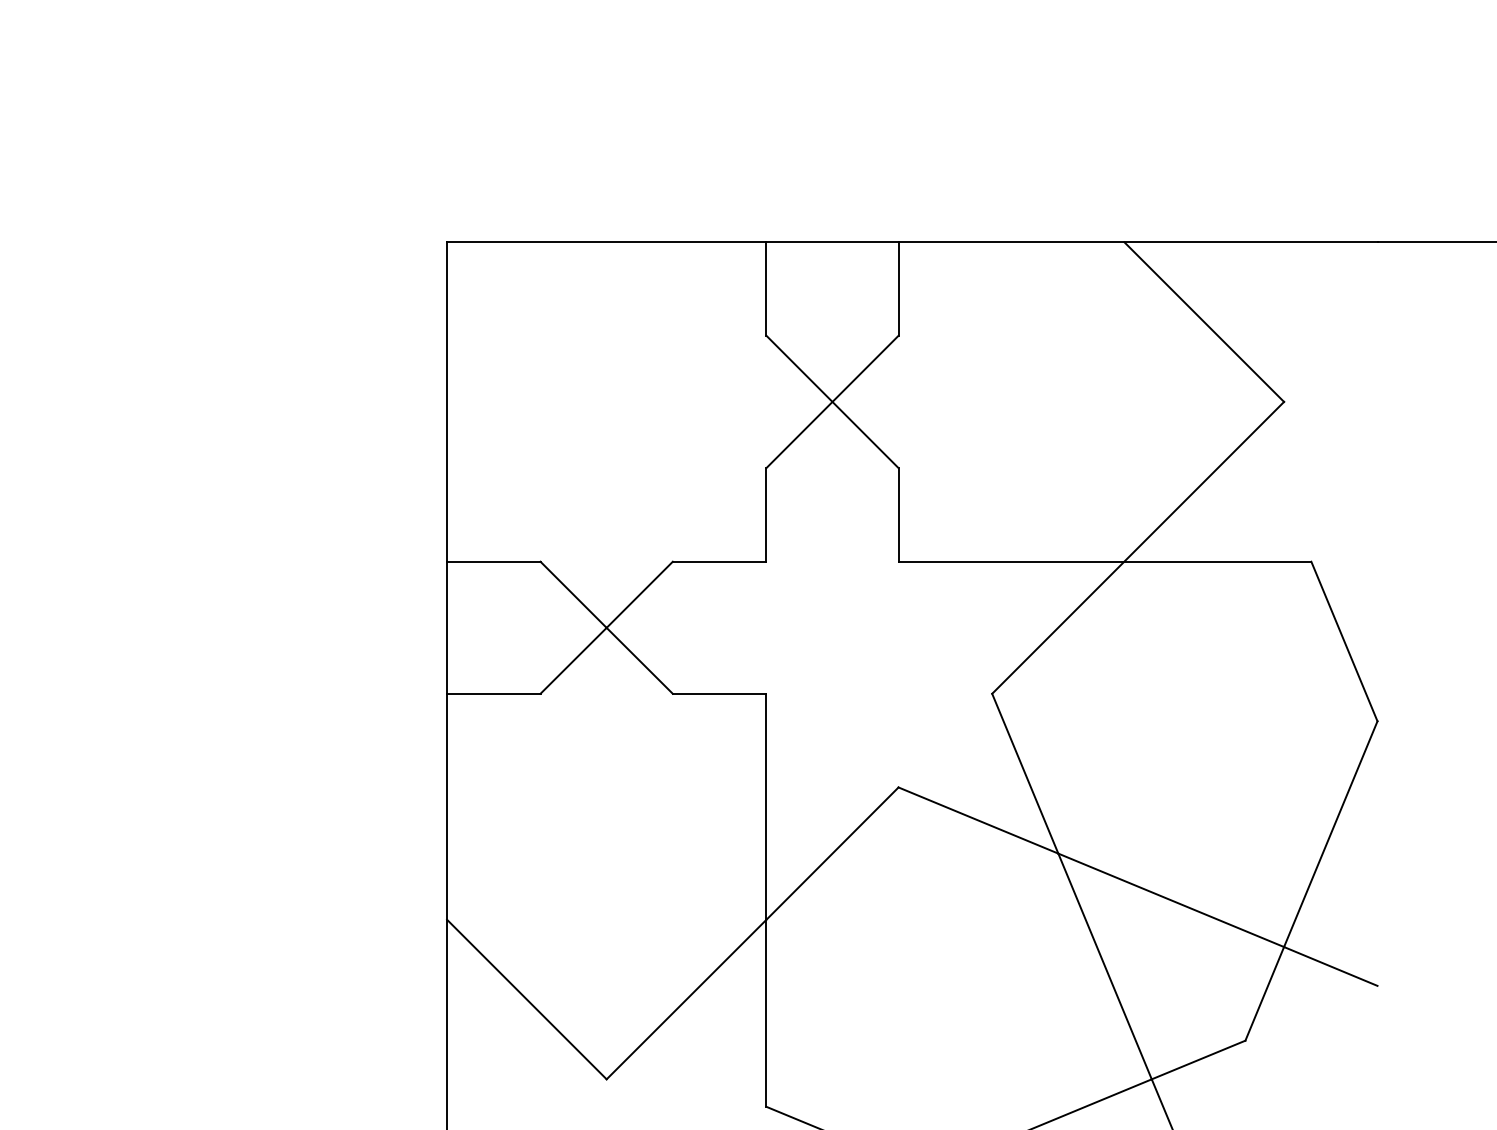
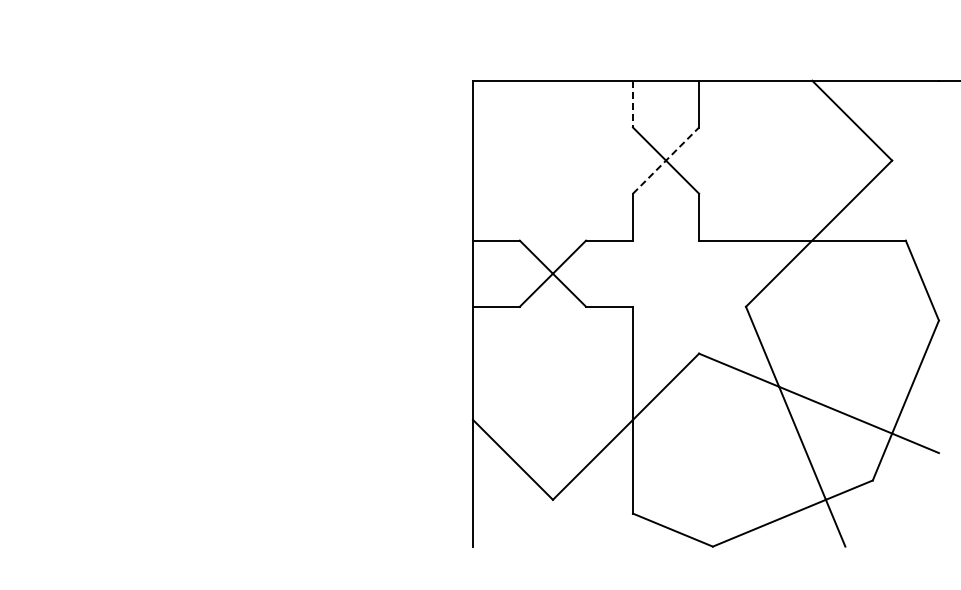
line: (765, 289) -> (632, 104), solid -> dashed
line: (833, 401) -> (666, 160), solid -> dashed

